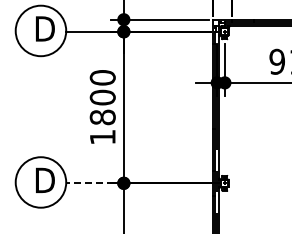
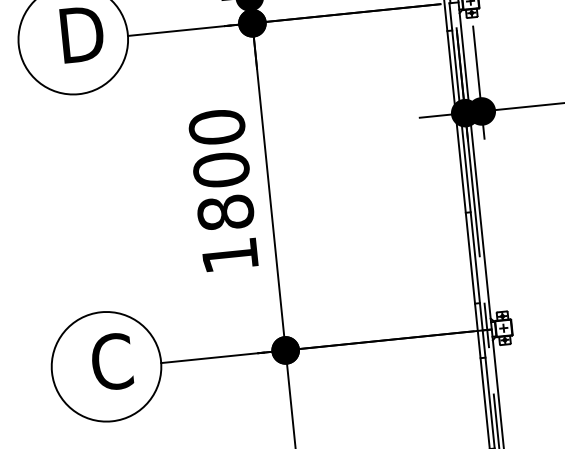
text: (44, 180) -> (113, 361), D -> C
line: (89, 183) -> (211, 358), dashed -> solid

